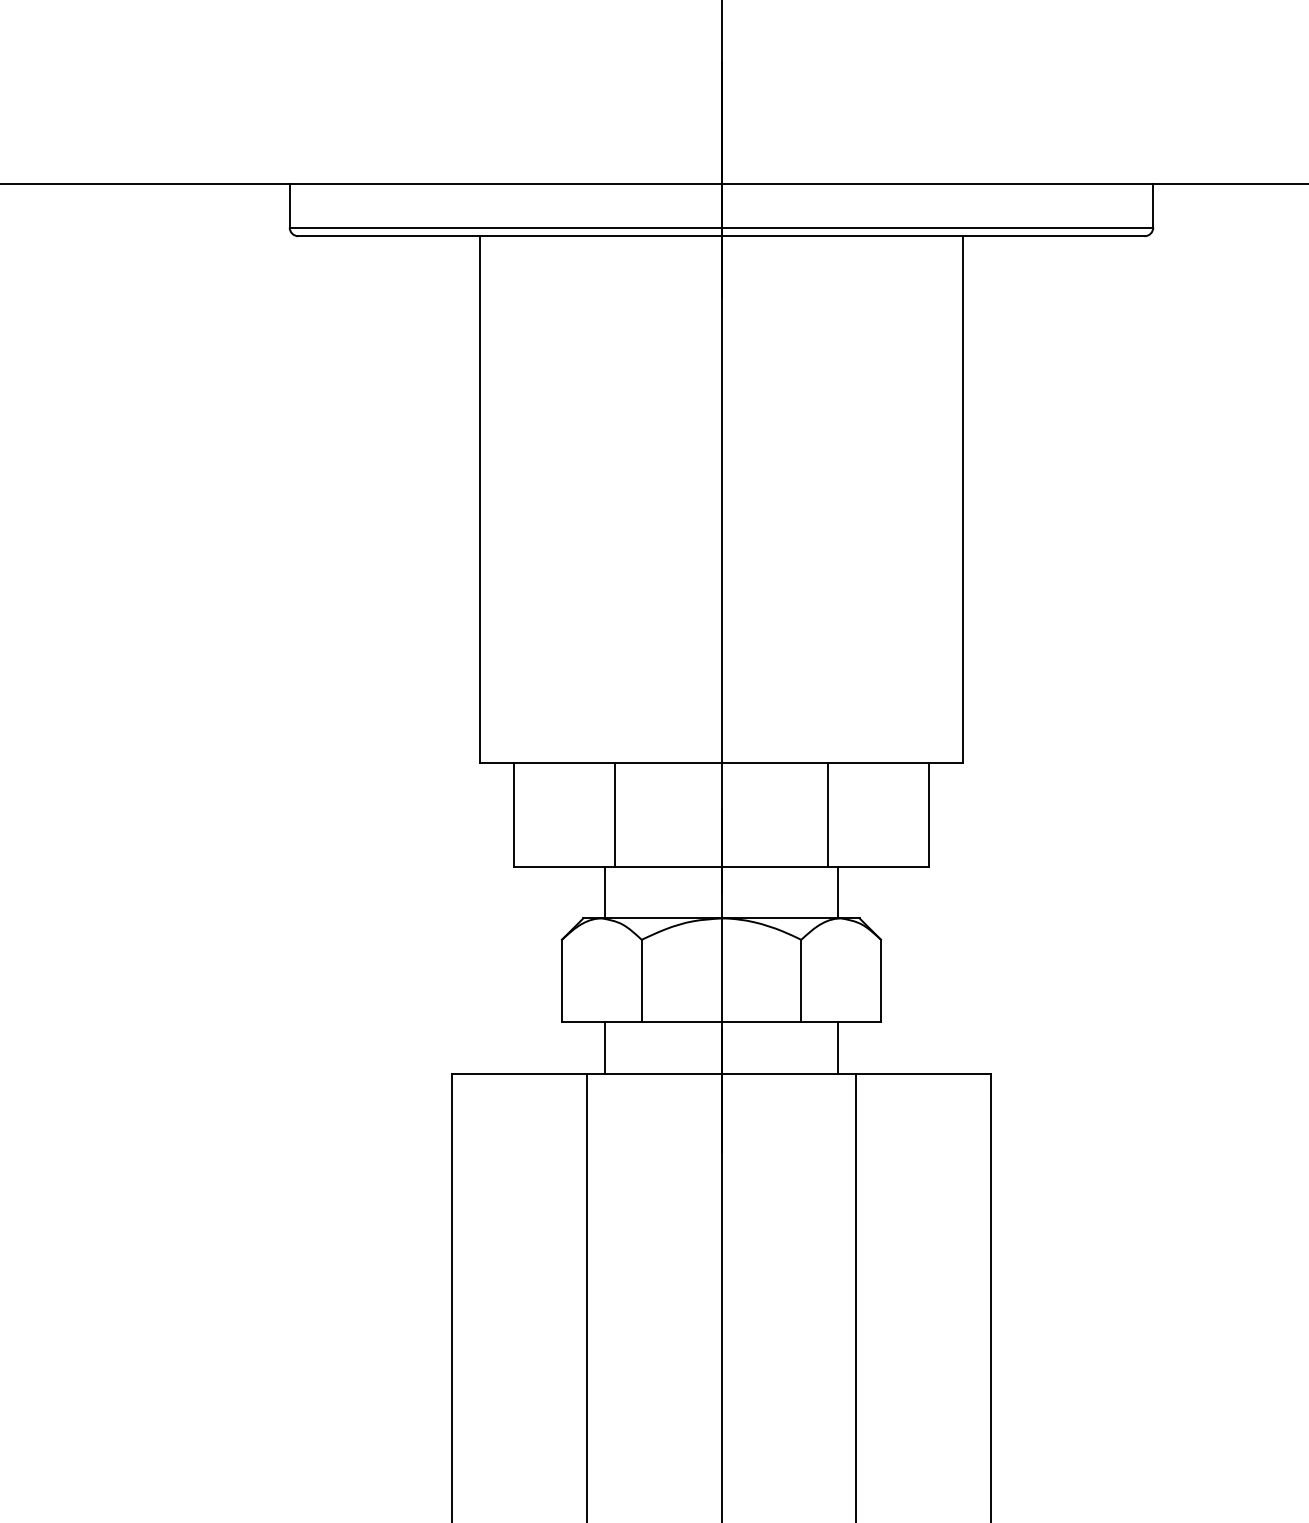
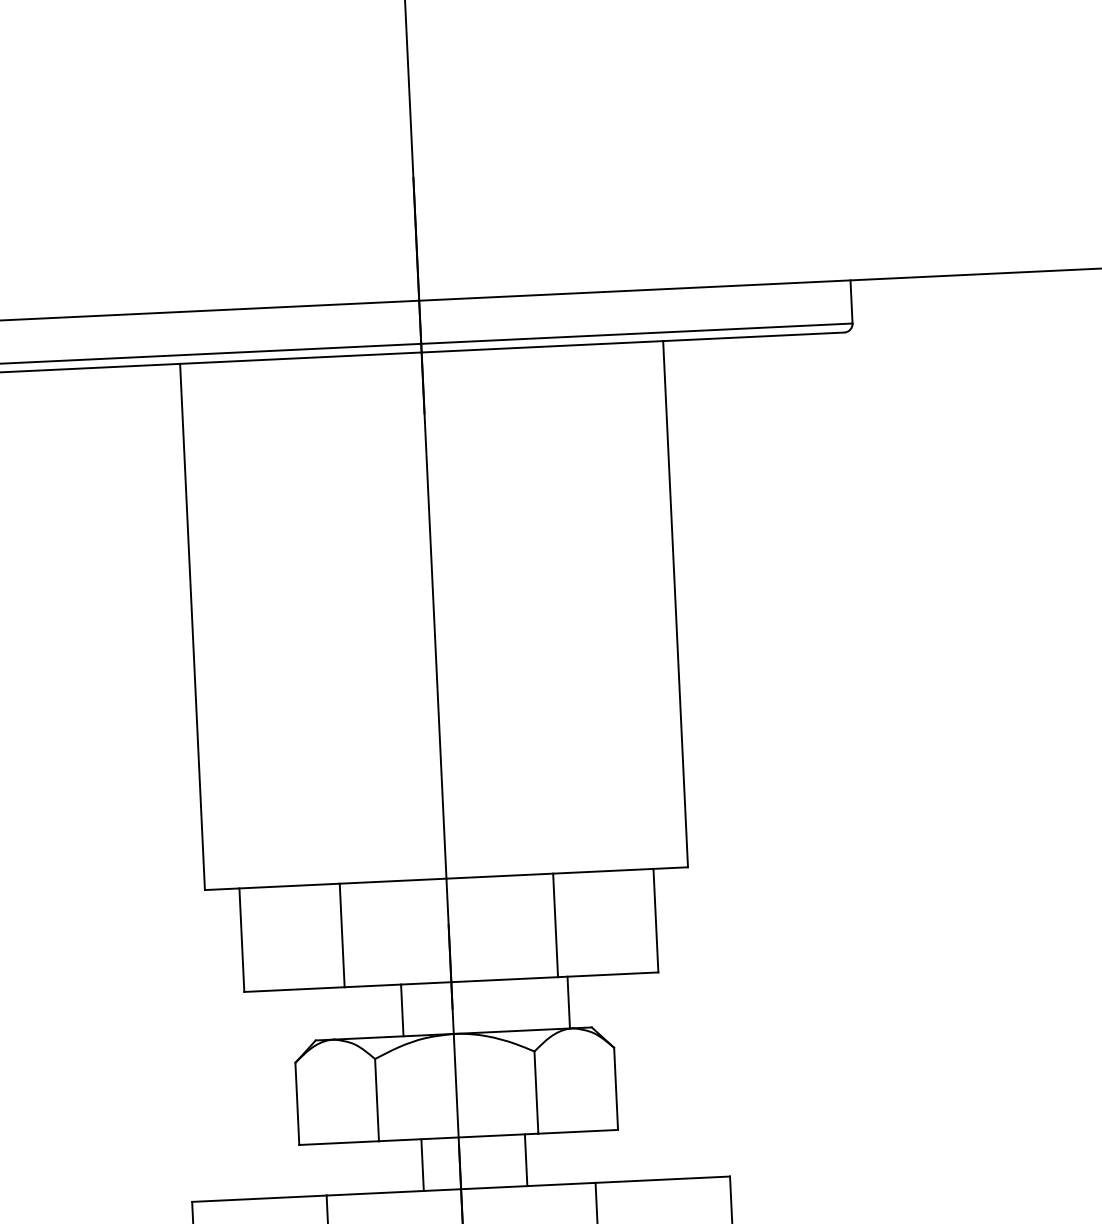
line: (605, 892) -> (402, 1010), moved
line: (605, 1047) -> (422, 1164), moved
line: (837, 1047) -> (525, 1159), moved

